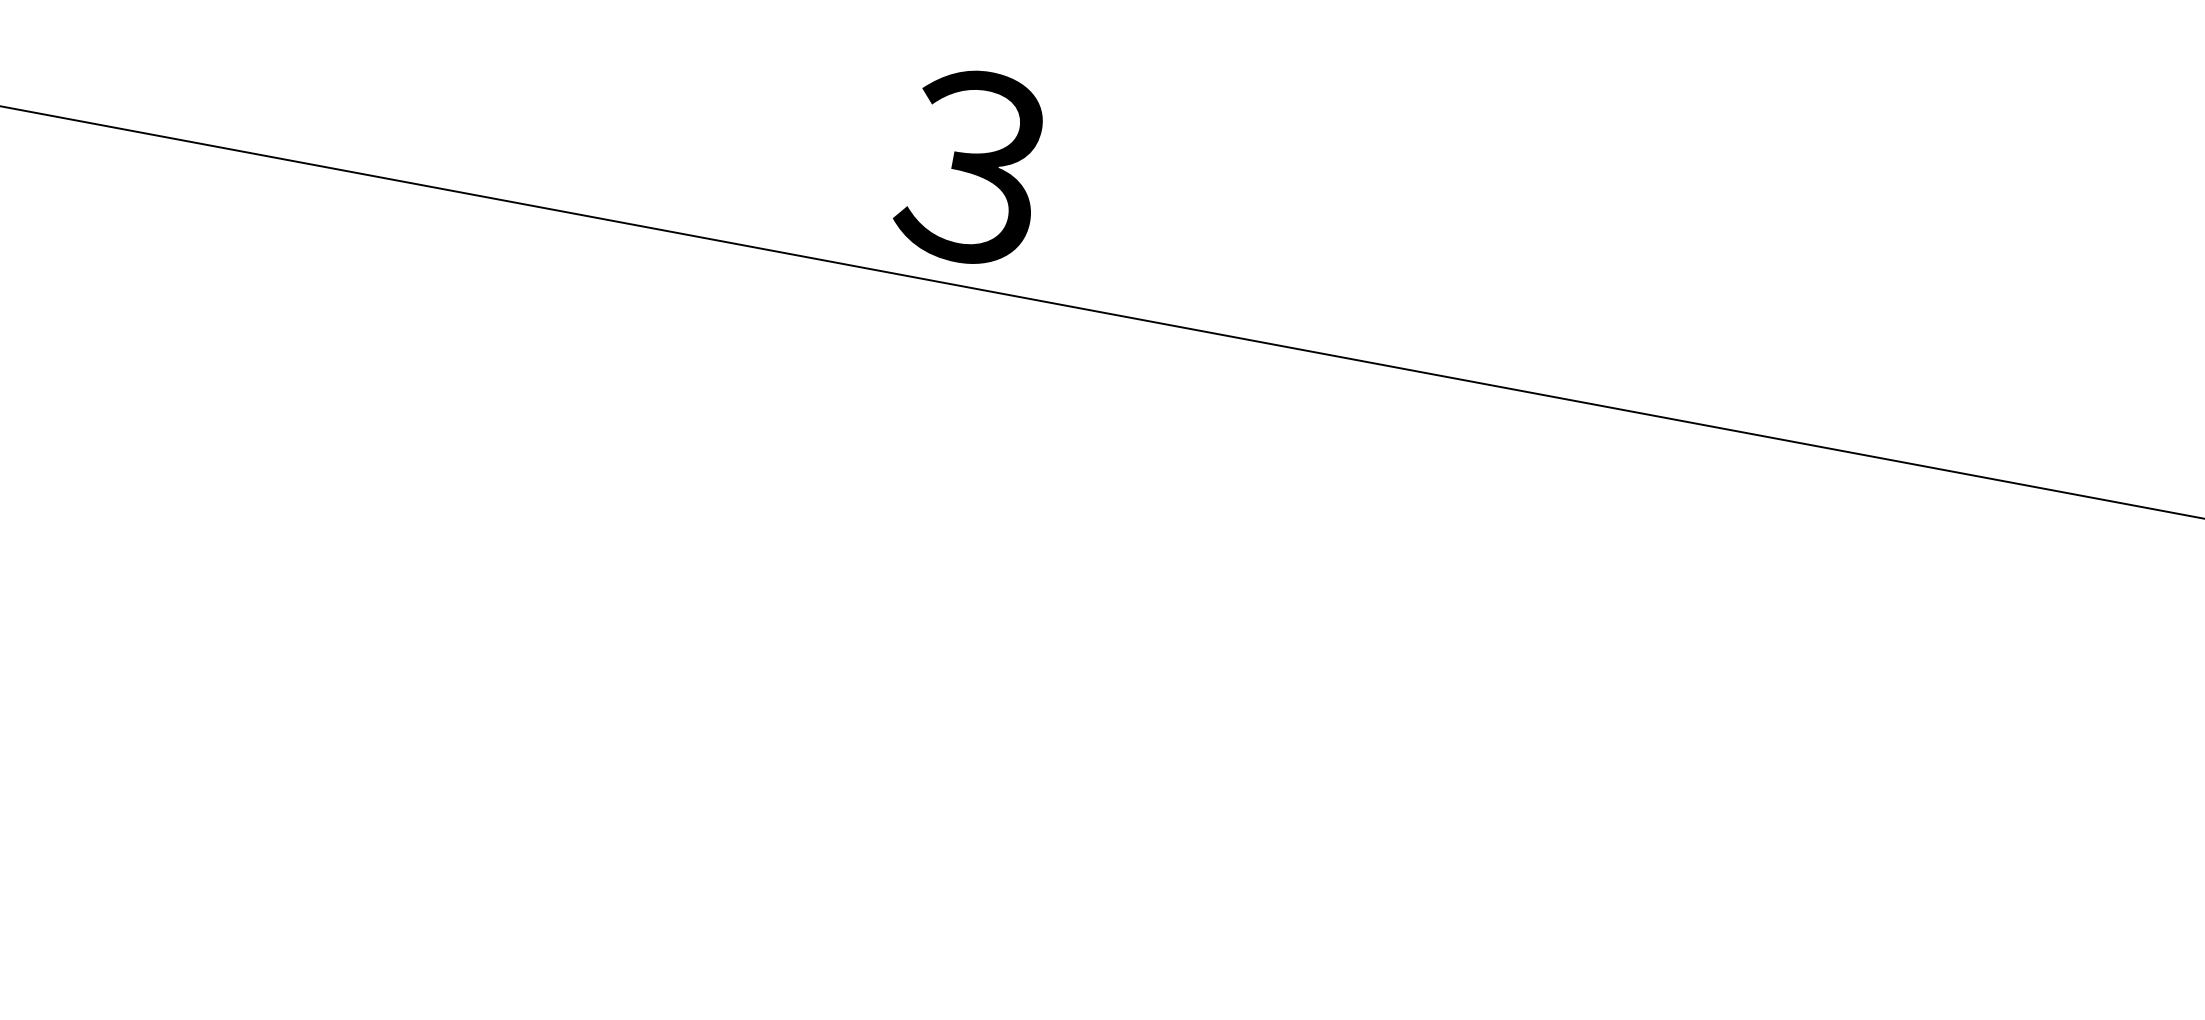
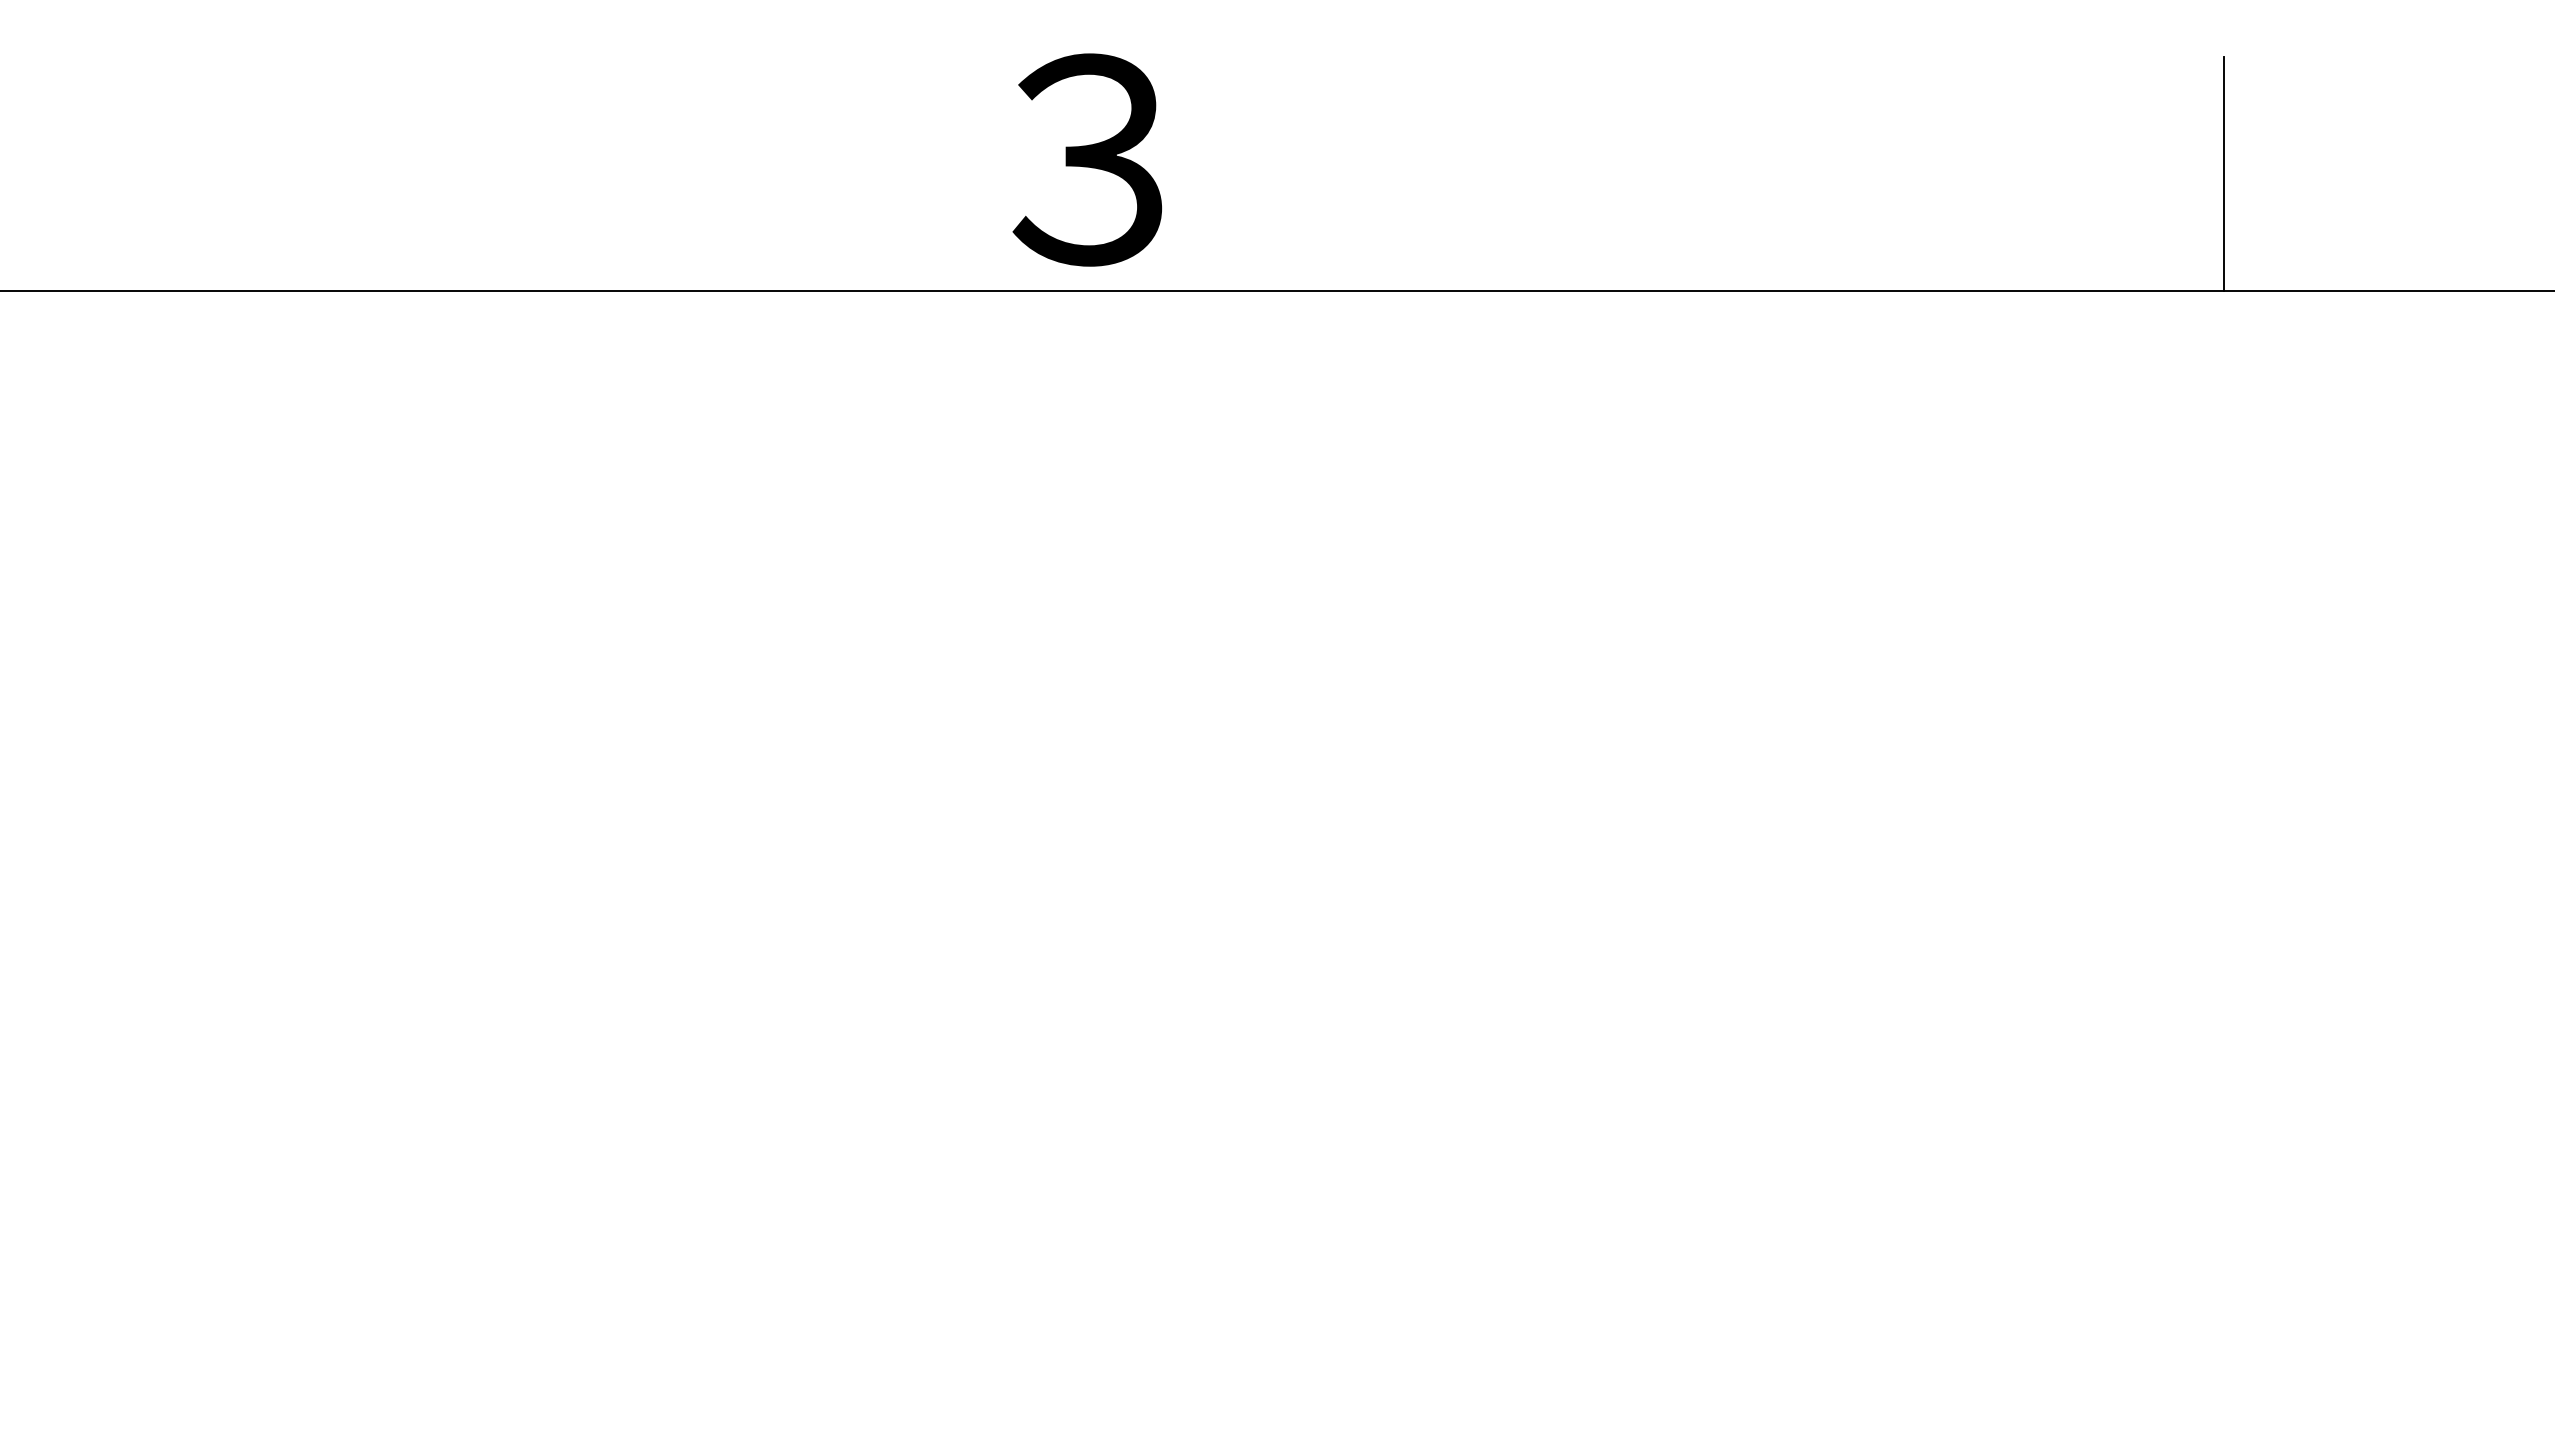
line: (1982, 369) -> (2224, 174), added

